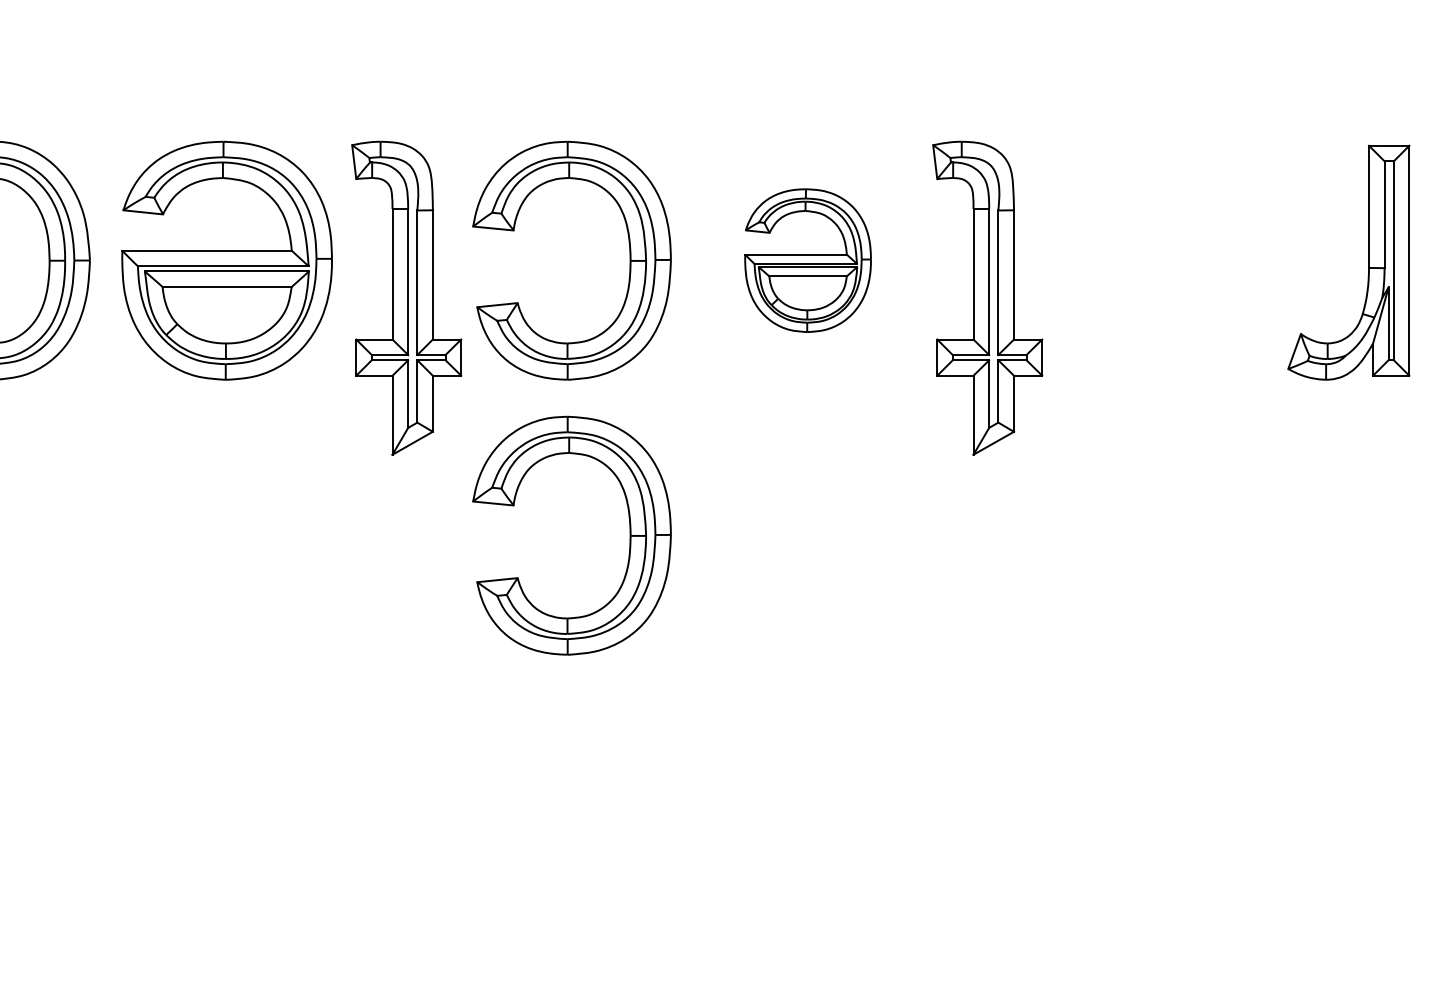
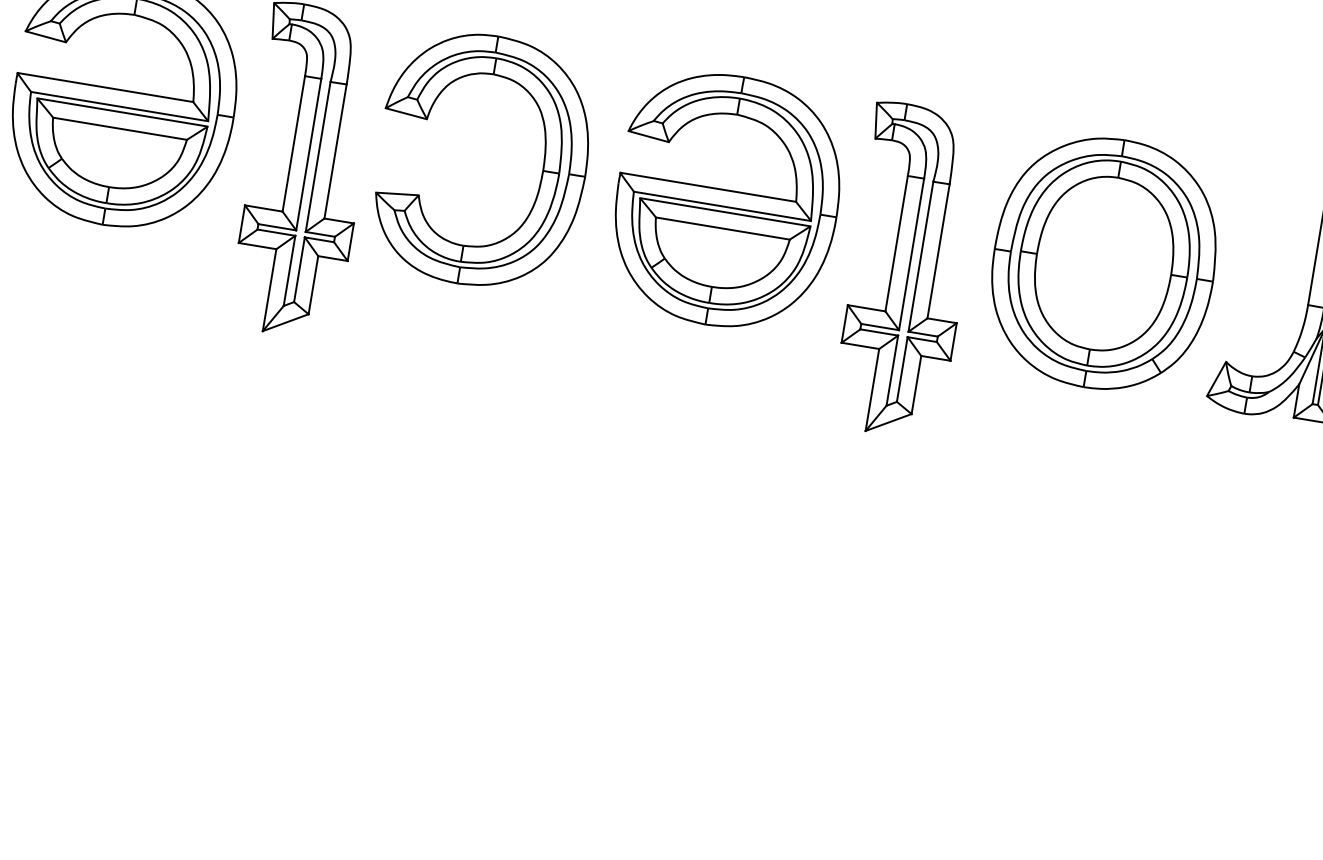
part: (807, 260) -> (726, 200), size x1.67
part: (1171, 260) -> (1104, 263), added
part: (629, 535) -> (494, 455), removed

